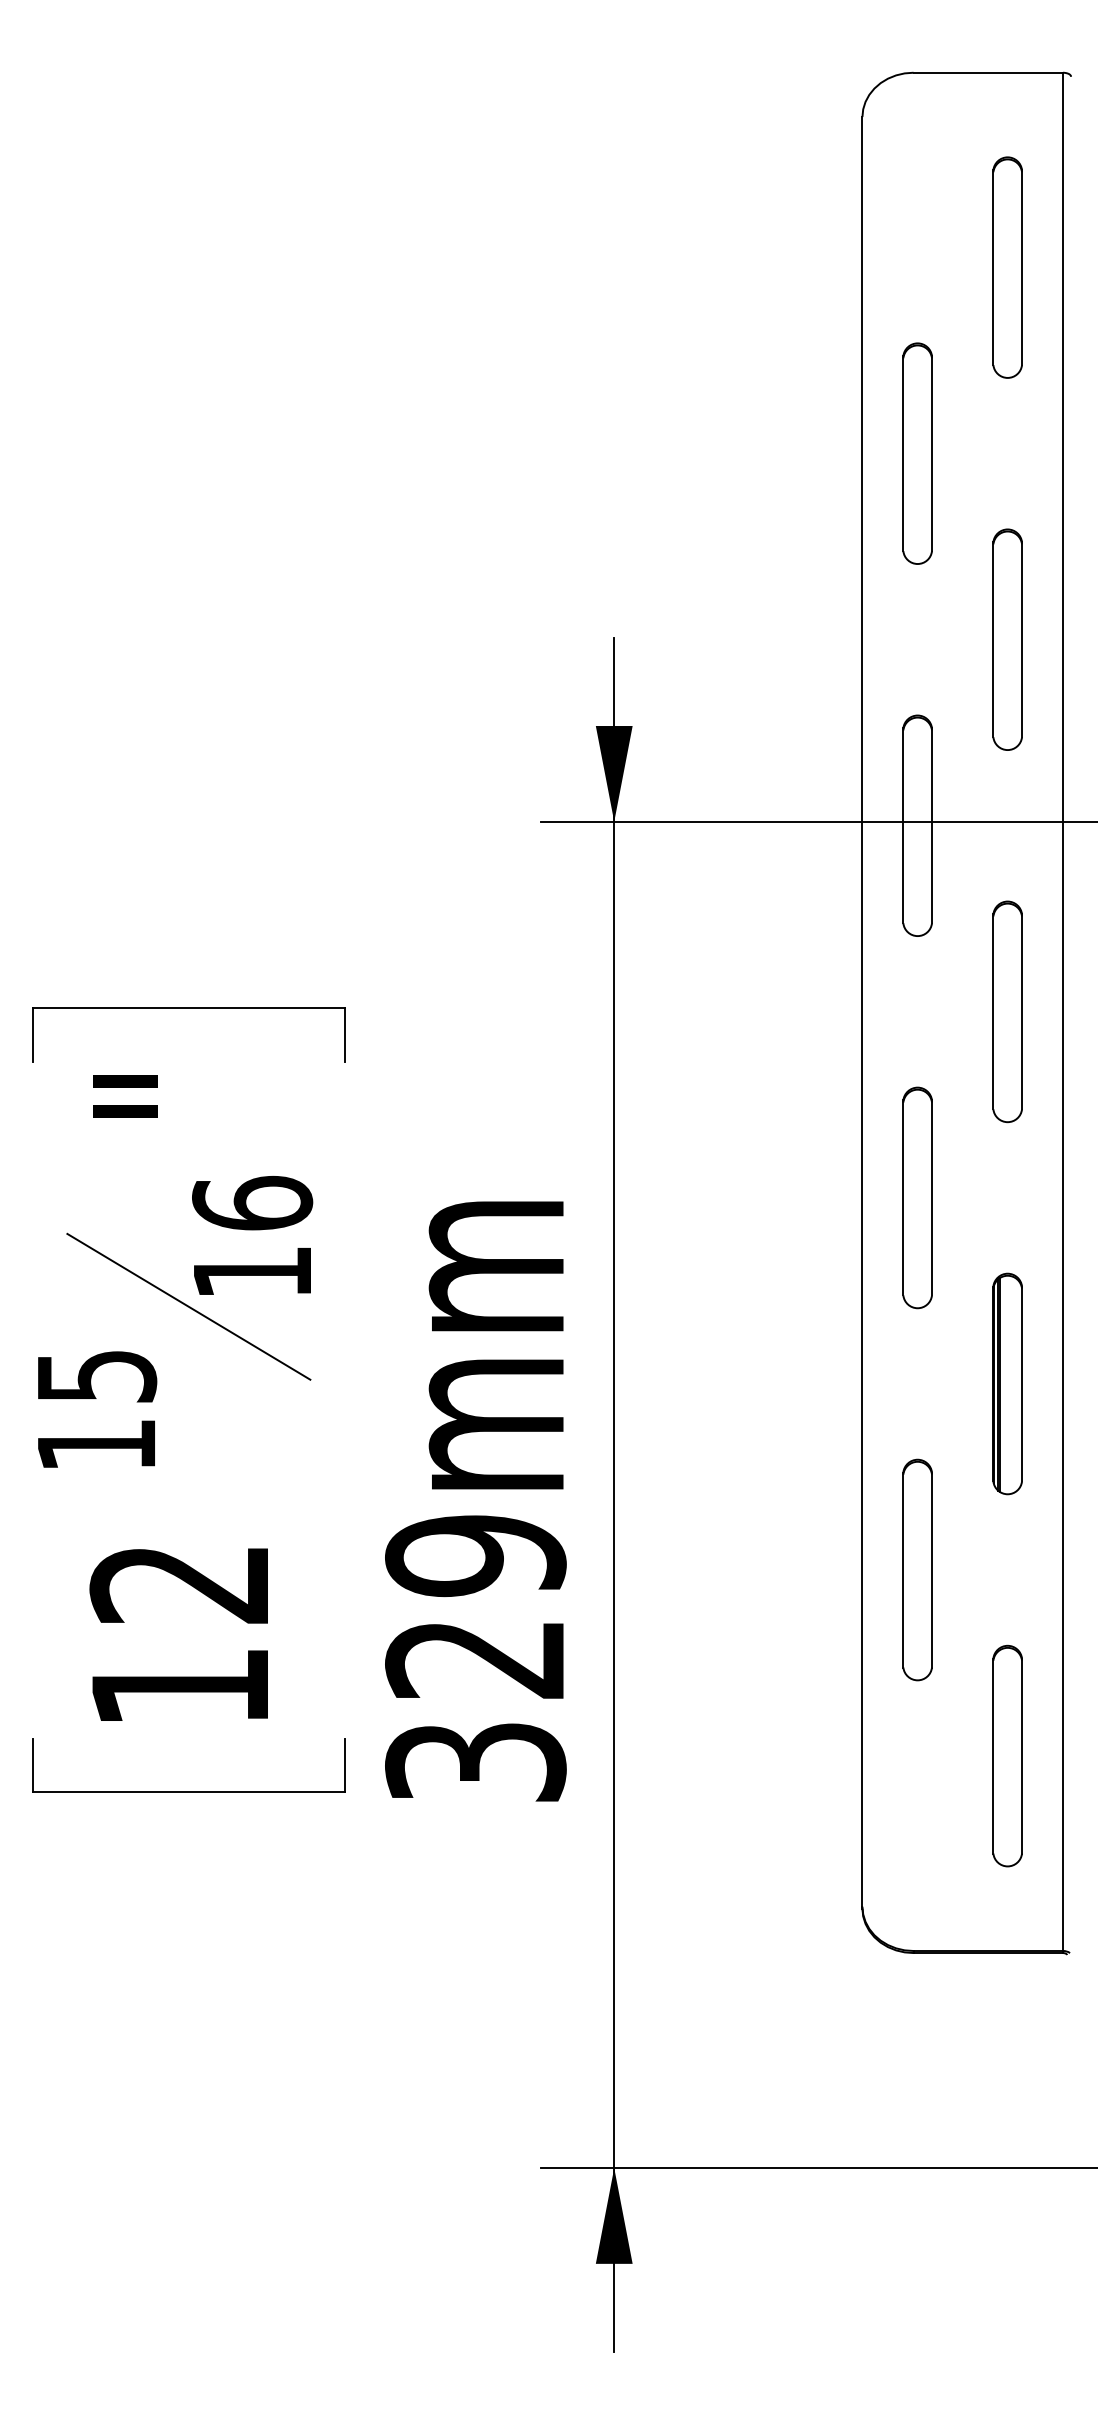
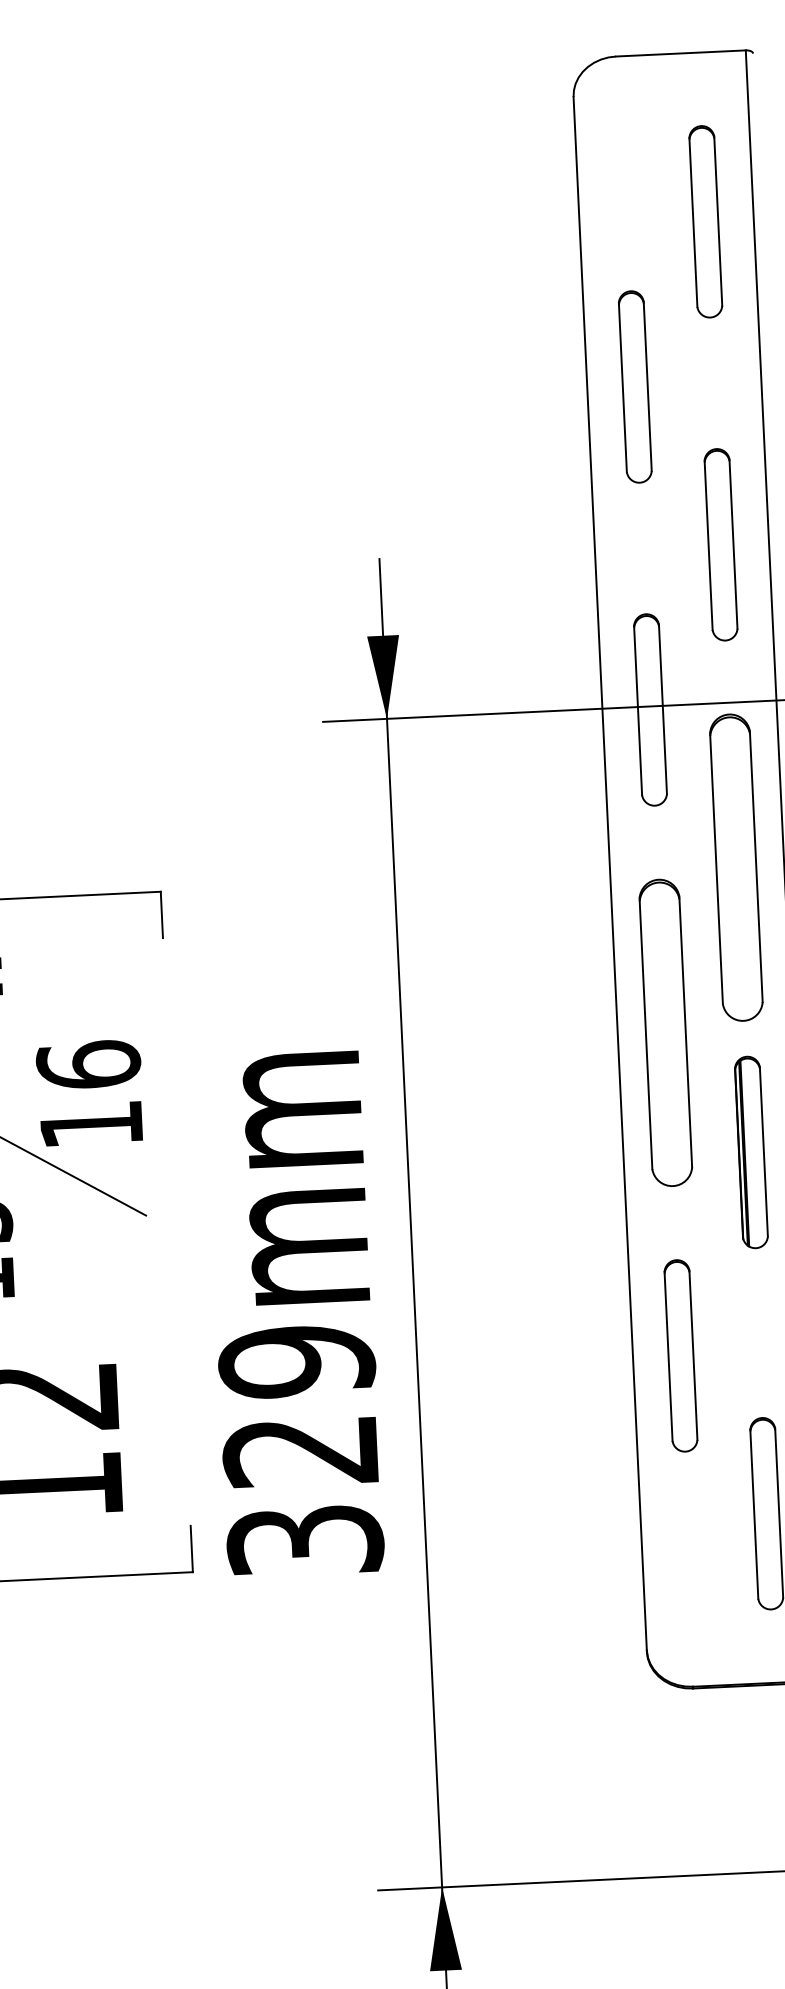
part: (1007, 1011) -> (736, 867), size x1.6
part: (917, 1197) -> (665, 1032), size x1.6
part: (1007, 1383) -> (751, 1152), moved

